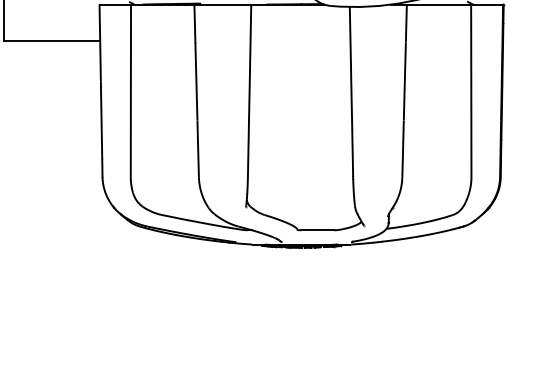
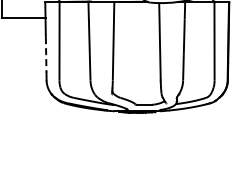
line: (102, 119) -> (46, 54), solid -> dashed

